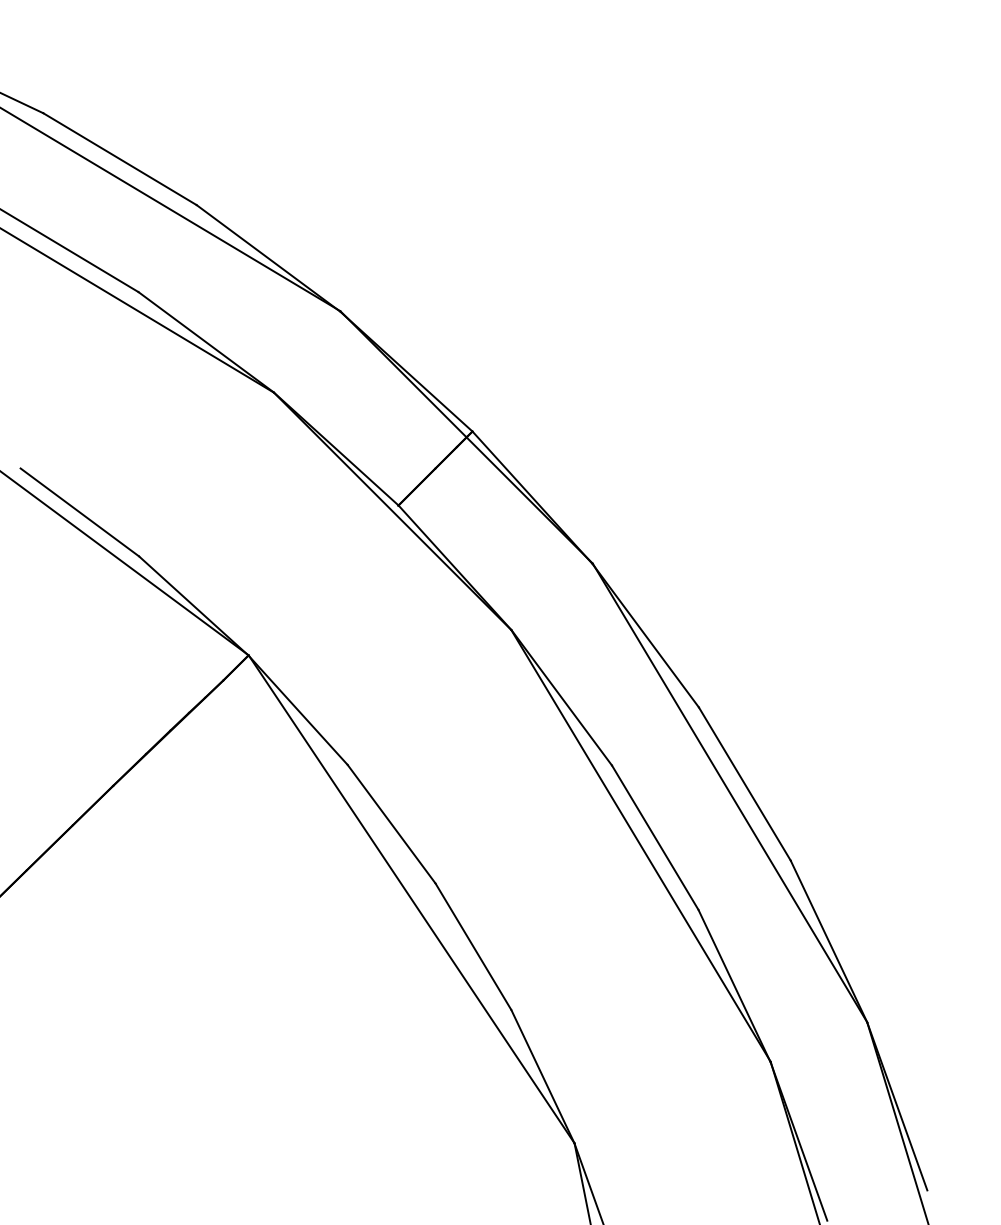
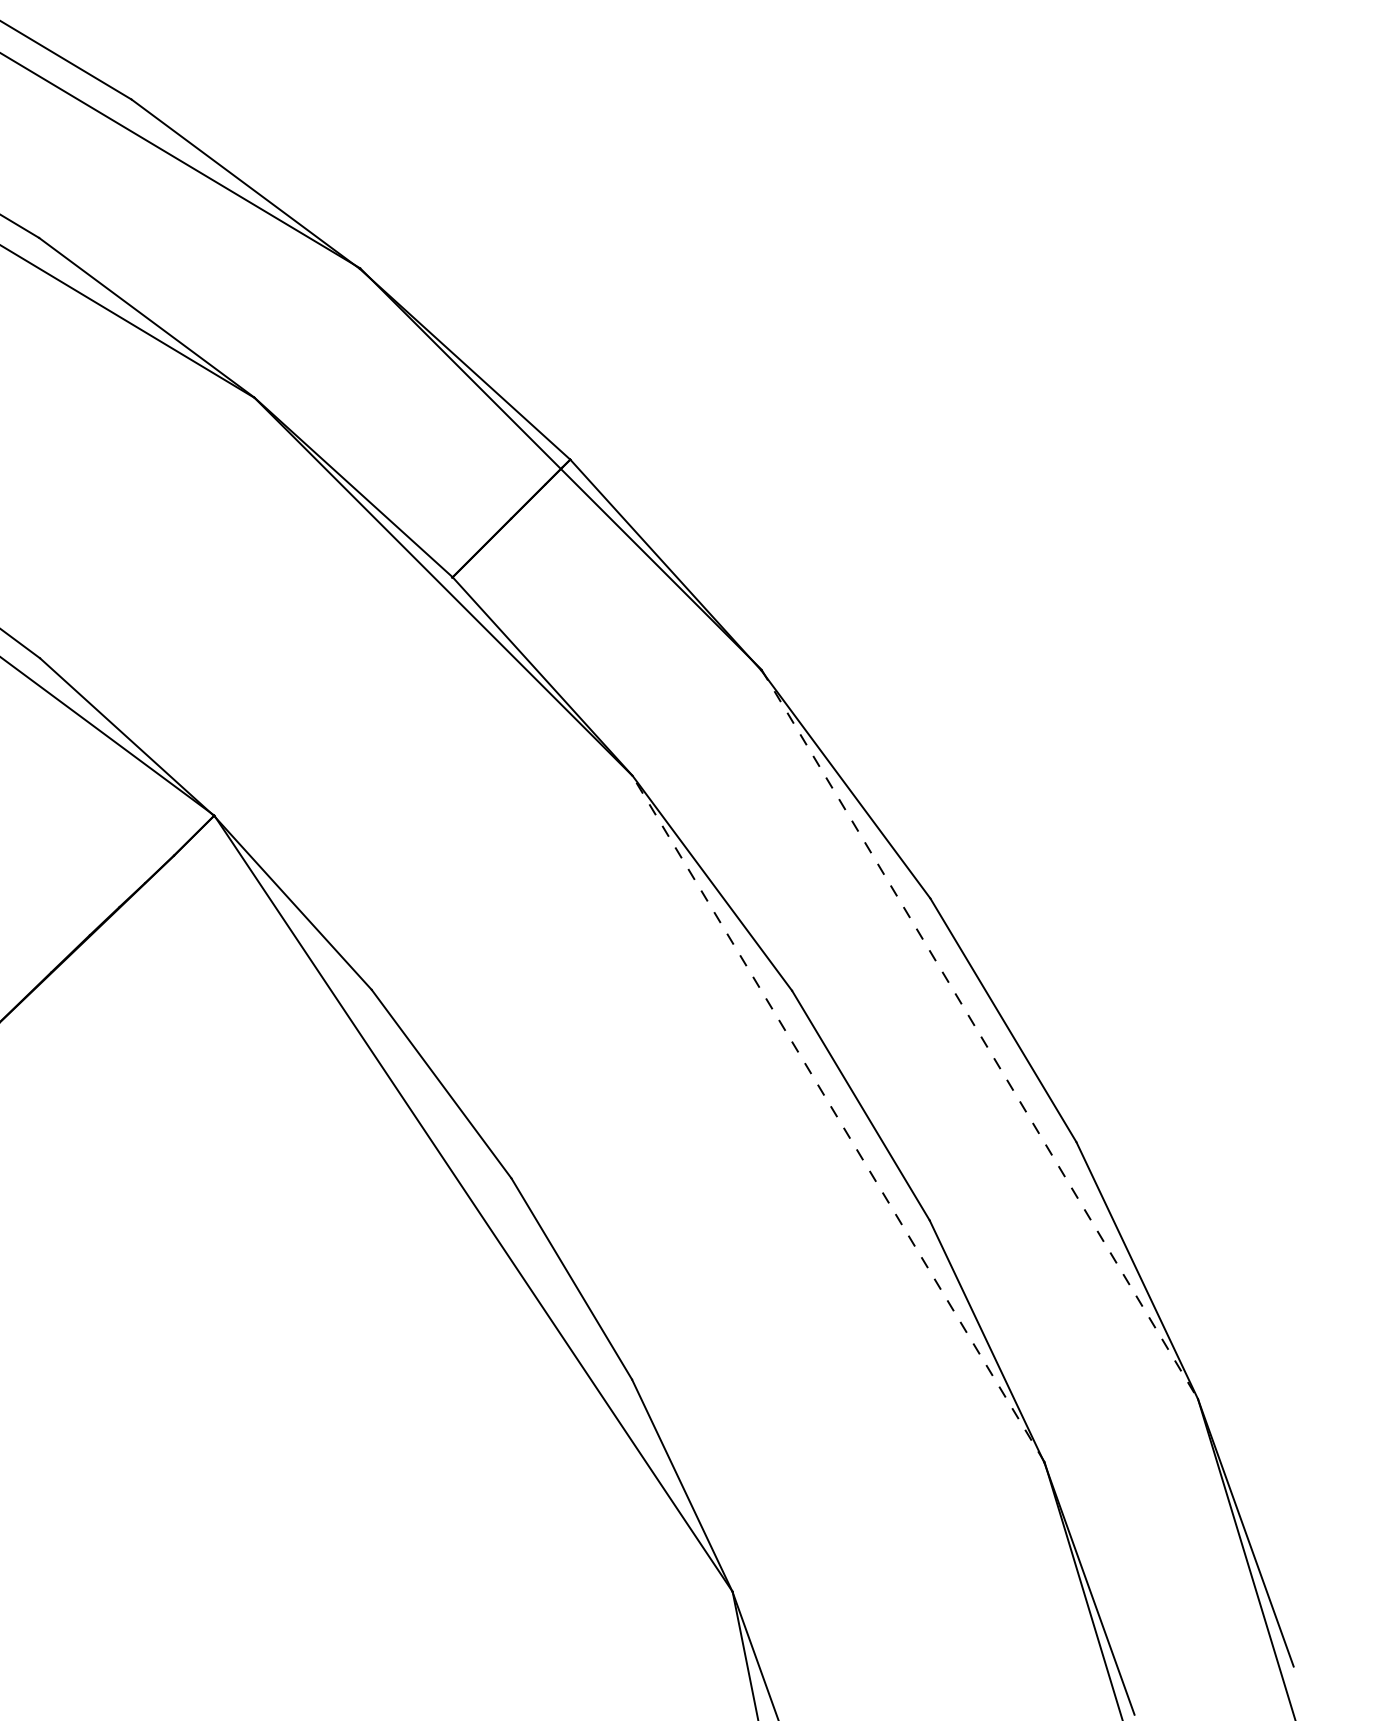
line: (730, 793) -> (980, 1035), solid -> dashed
line: (641, 845) -> (839, 1118), solid -> dashed

